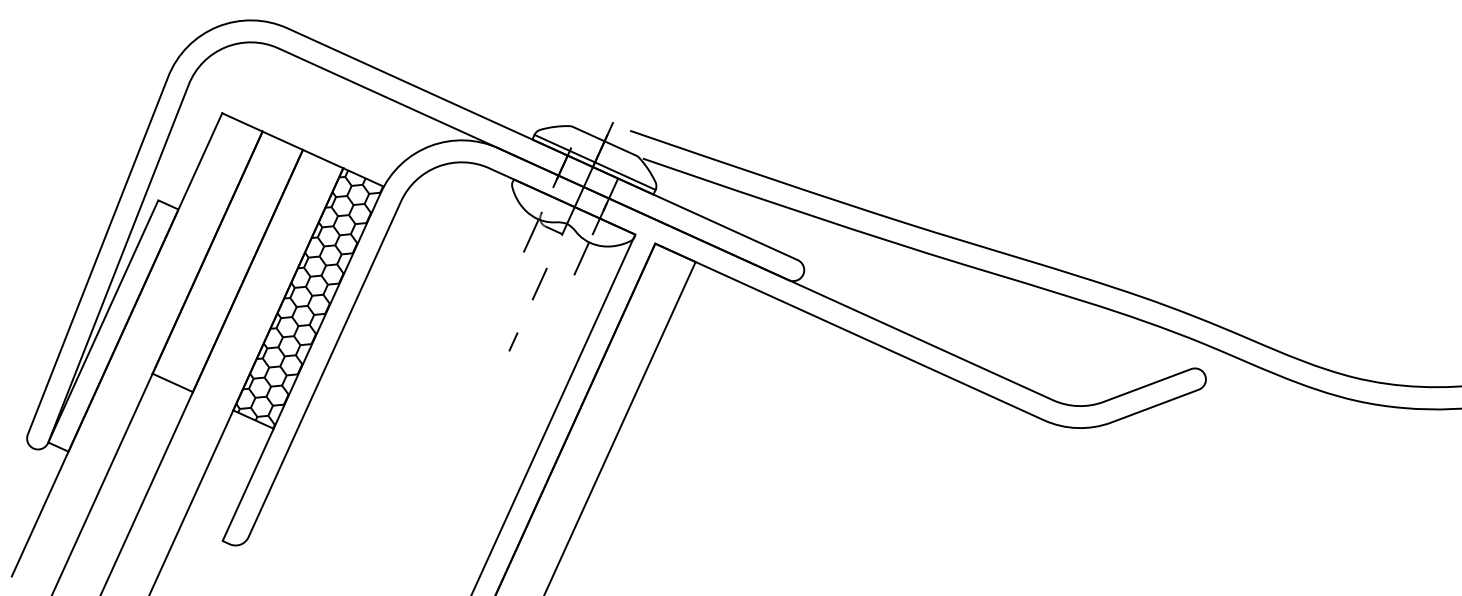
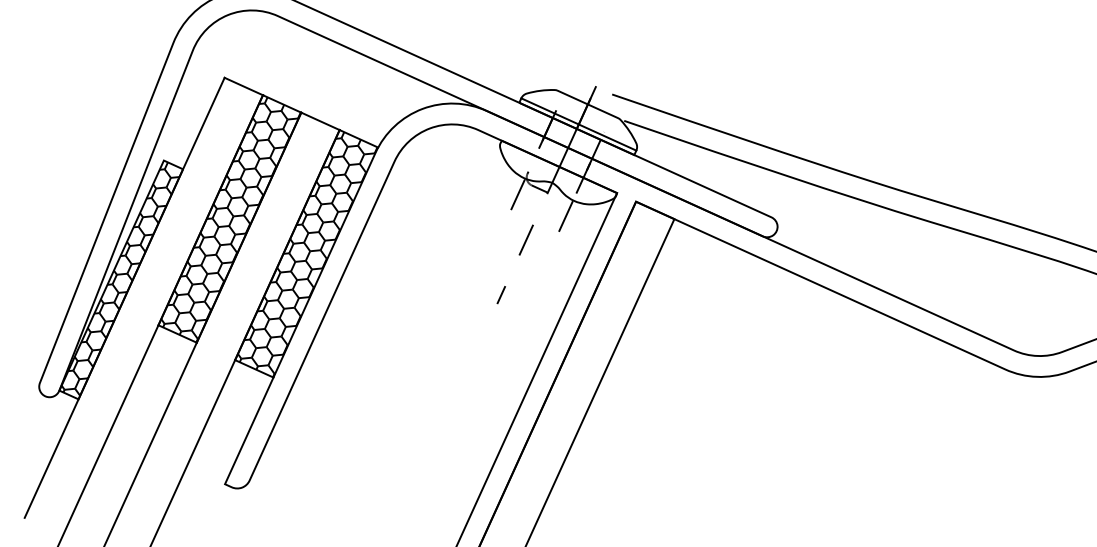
hatch: (228, 262) -> (230, 219), added
hatch: (112, 324) -> (120, 278), added

